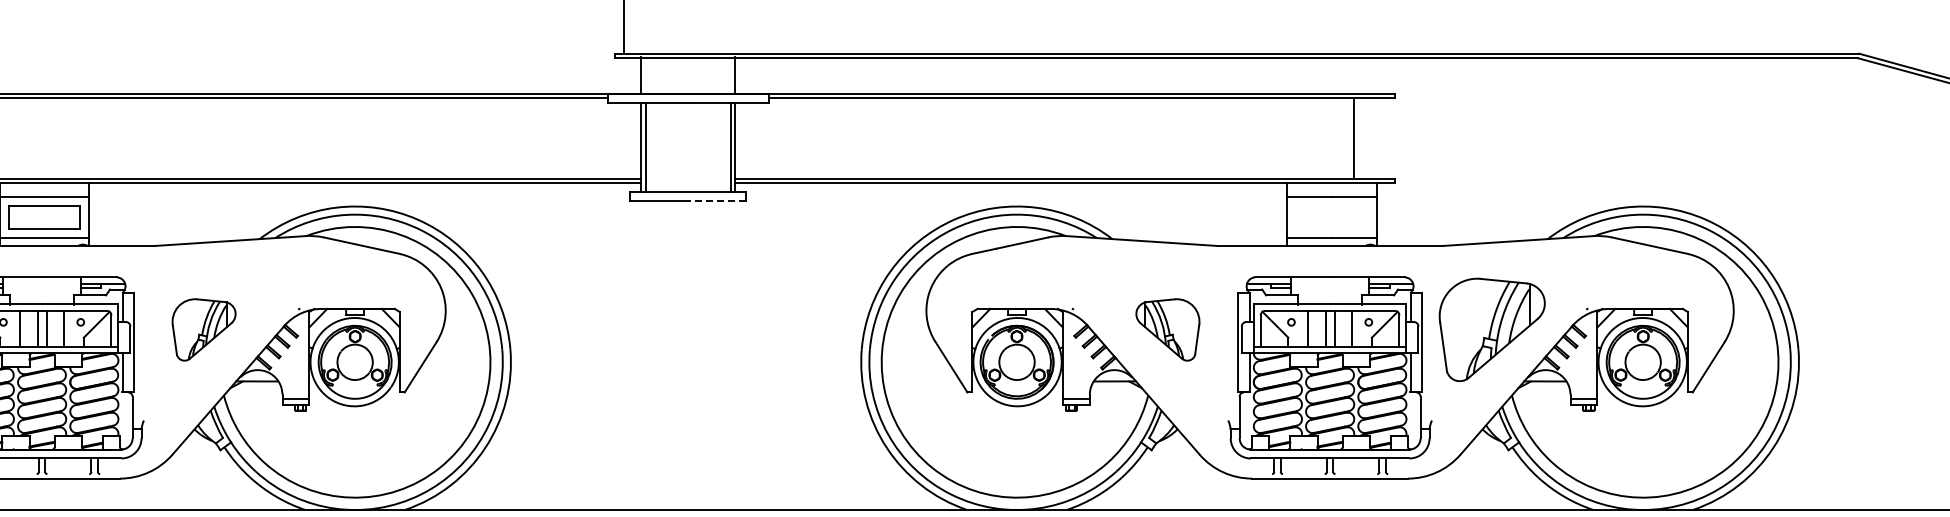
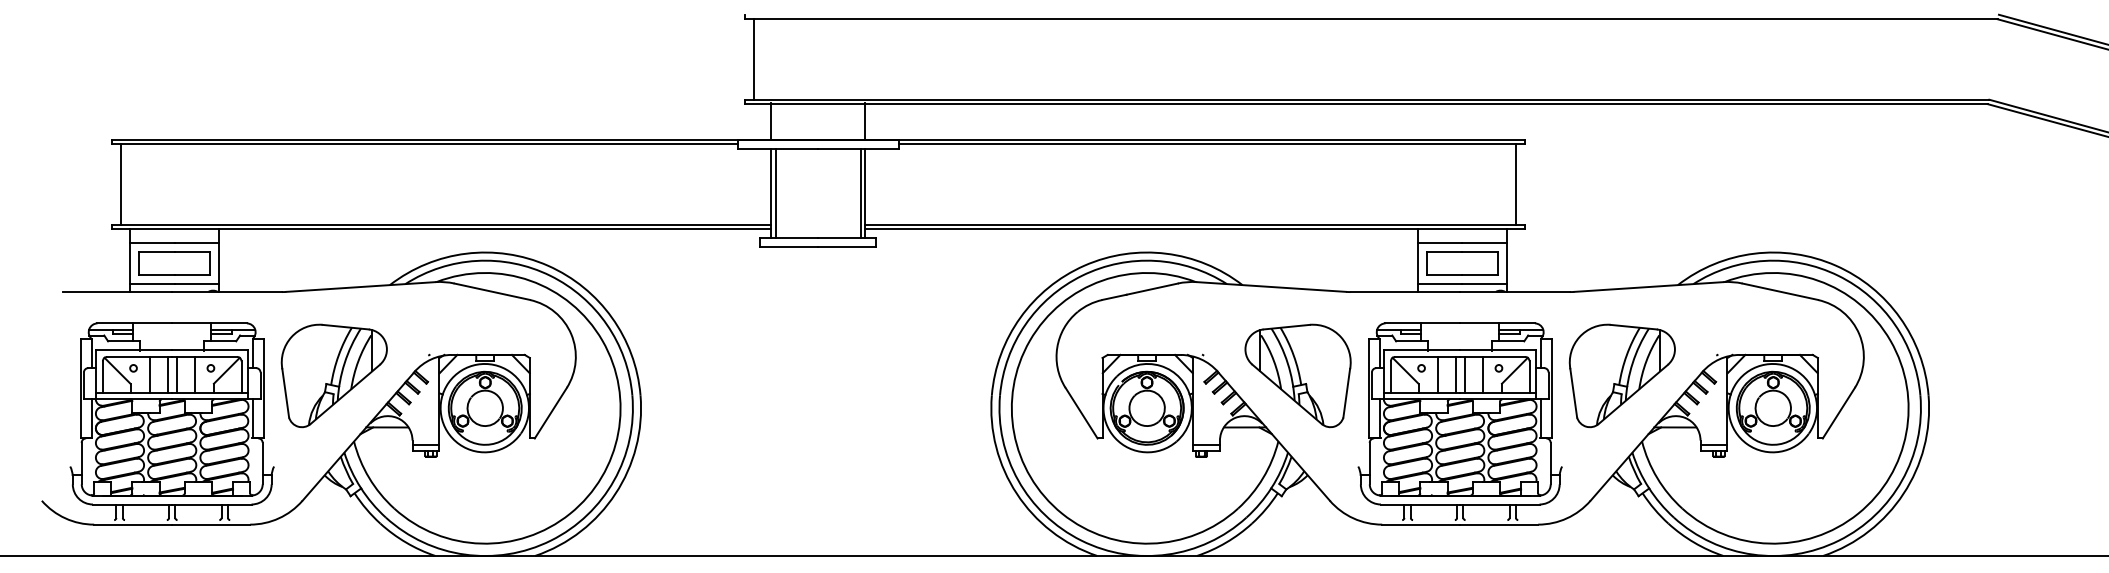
line: (1353, 138) -> (1515, 184), moved
line: (716, 201) -> (846, 247), dashed -> solid
part: (1332, 217) -> (1462, 263), added
part: (203, 329) -> (333, 375), size x1.67
part: (1167, 329) -> (1297, 375), size x1.67

